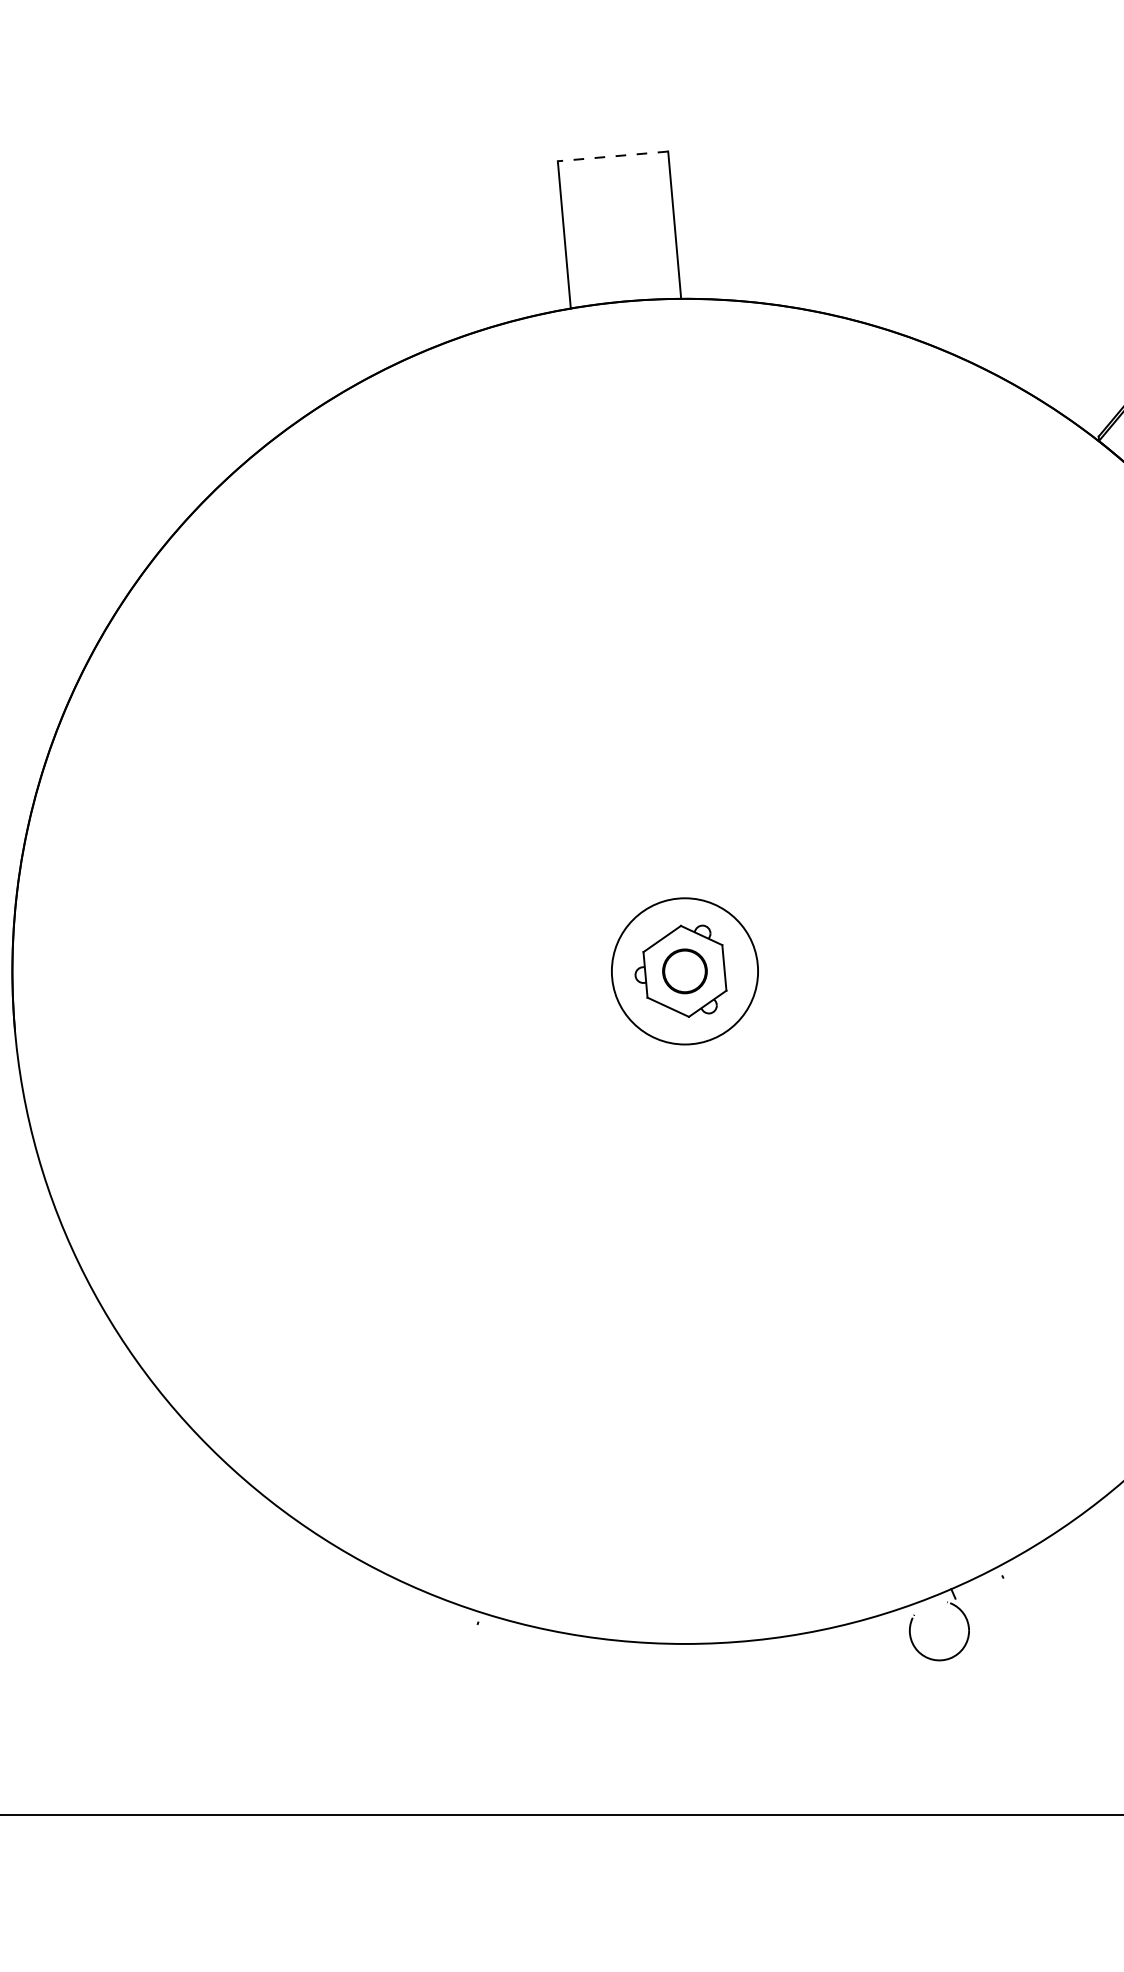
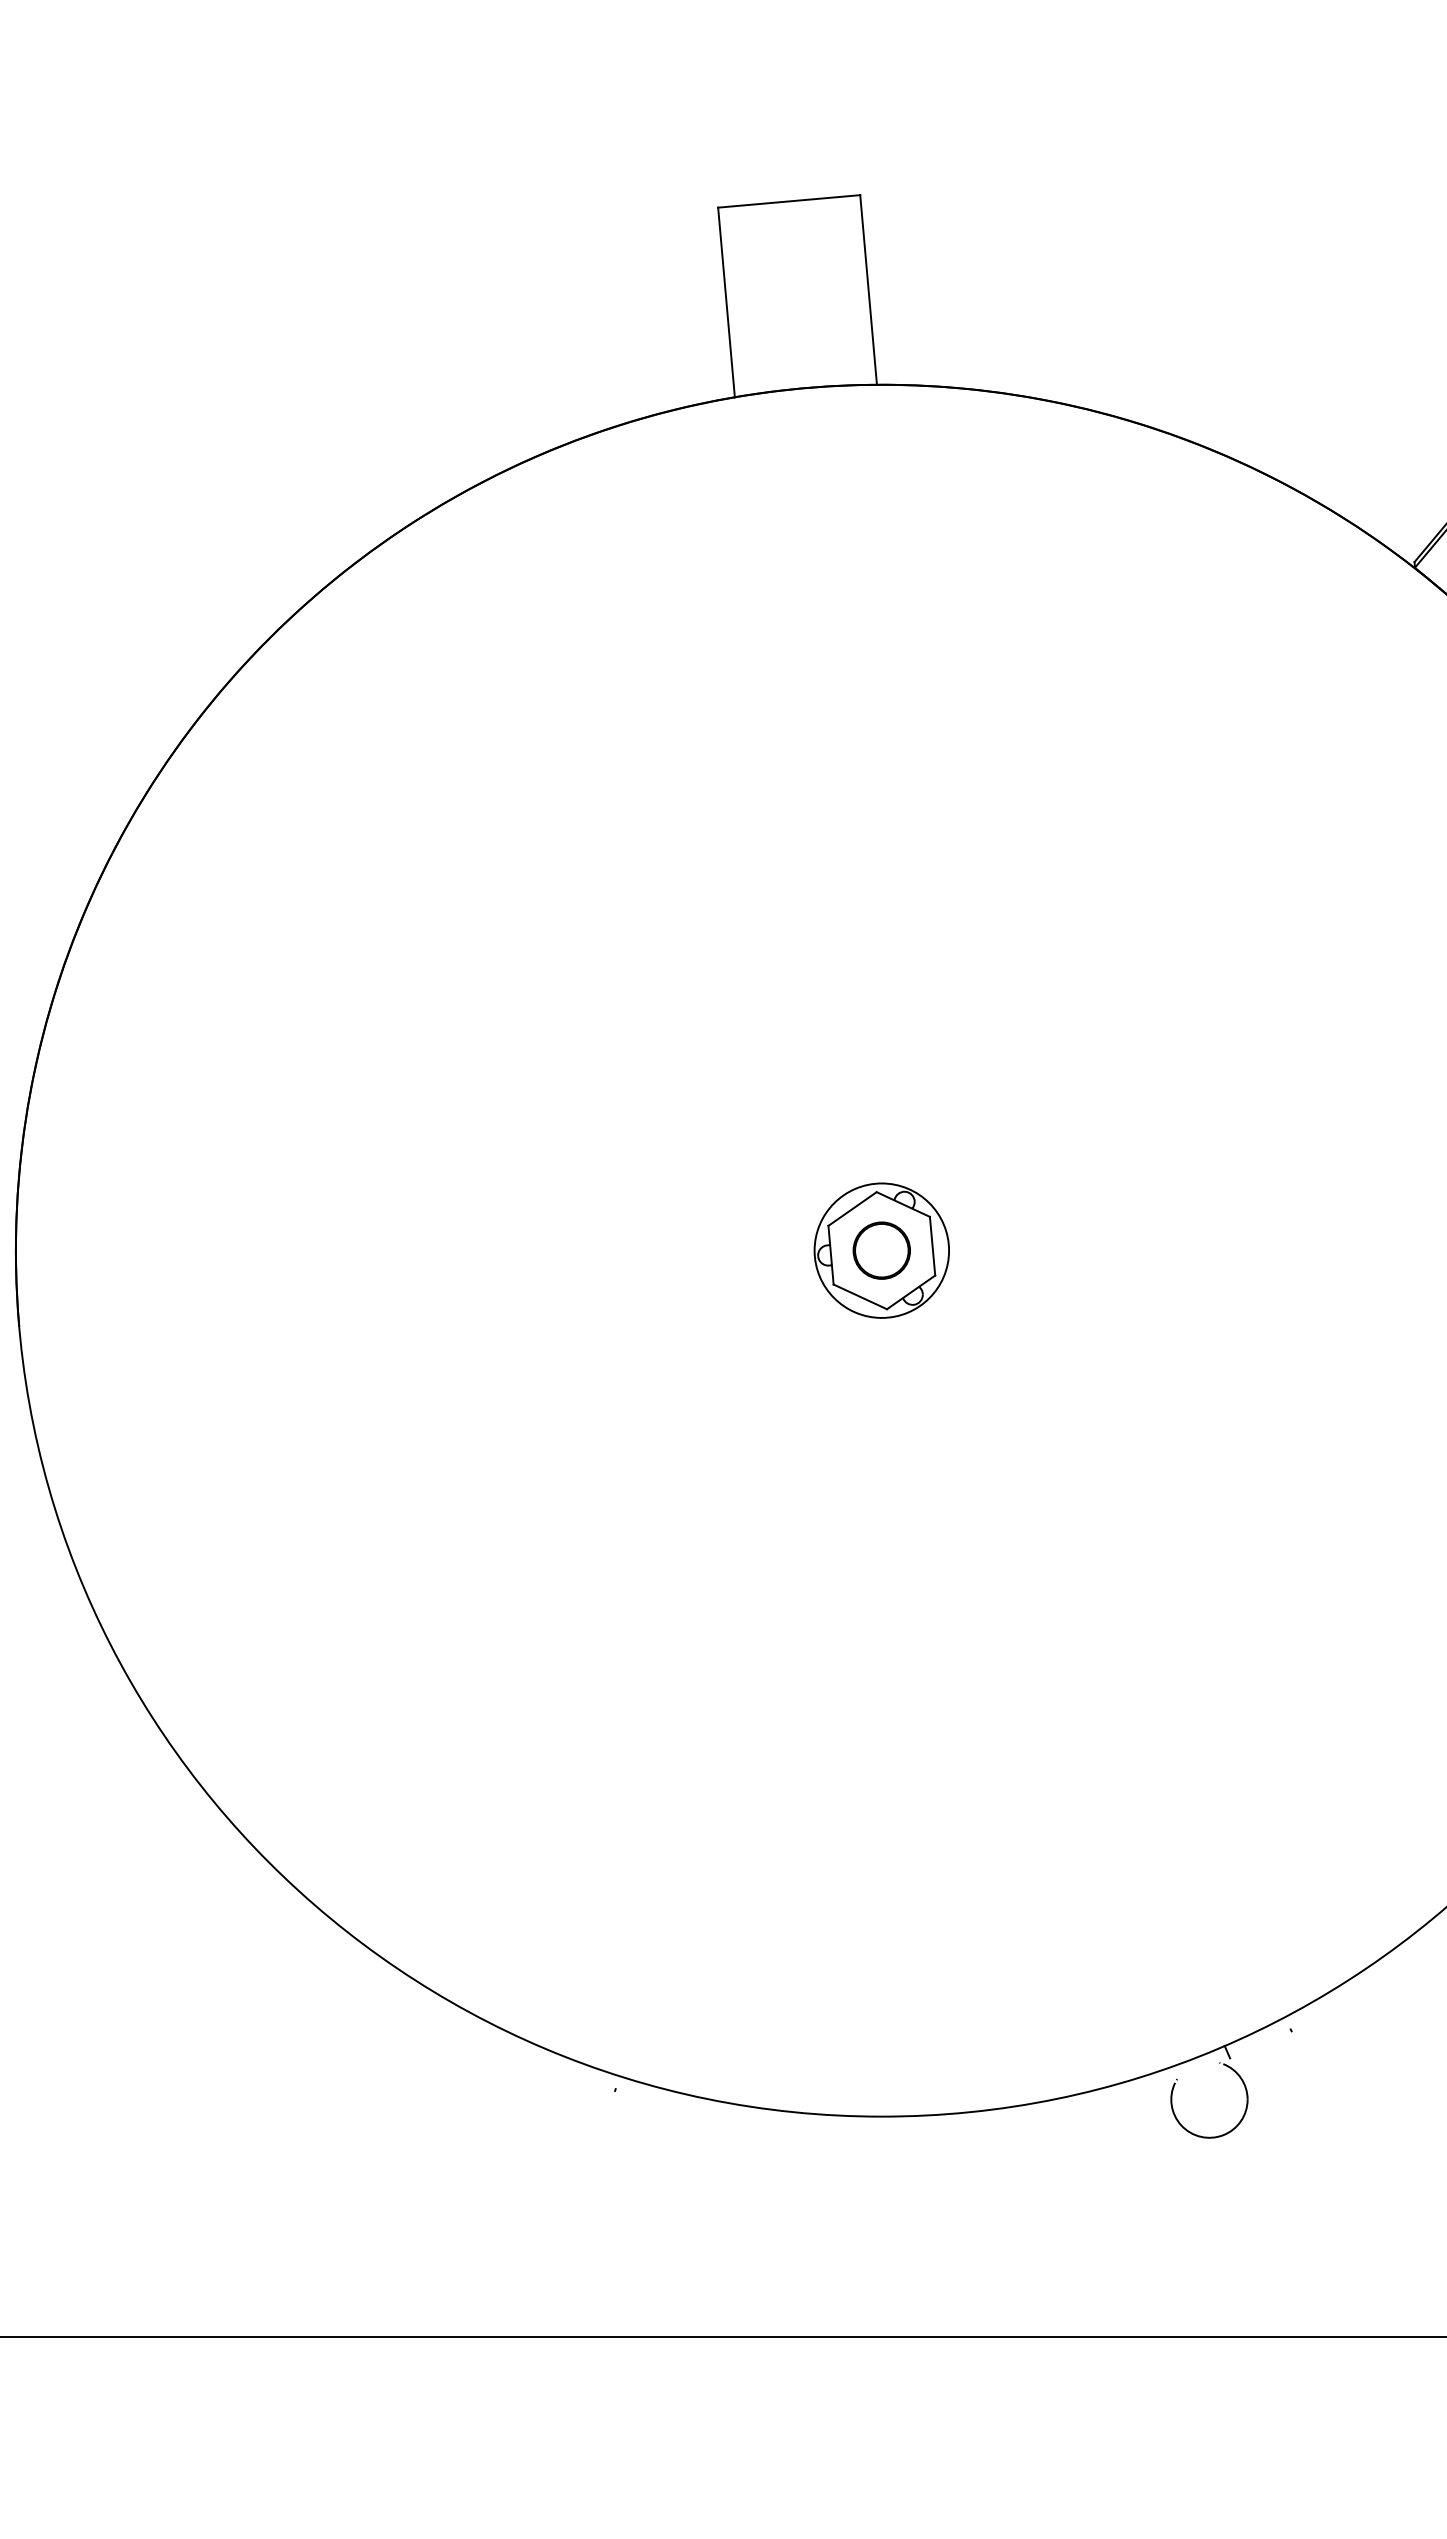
line: (612, 156) -> (788, 201), dashed -> solid
circle: (684, 971) -> (881, 1250), size x0.71

